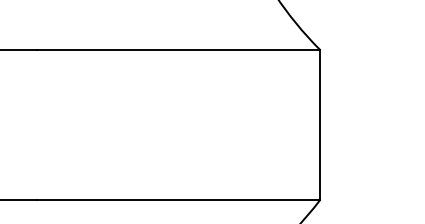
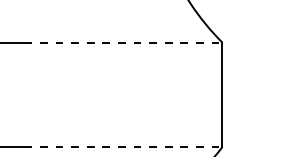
line: (178, 50) -> (123, 42), solid -> dashed
line: (178, 200) -> (123, 147), solid -> dashed

